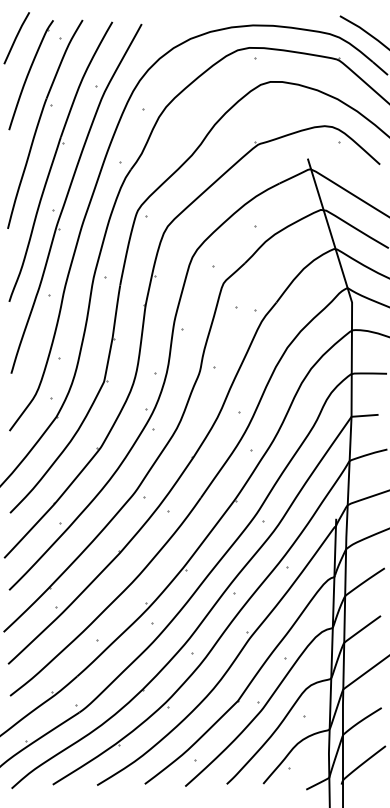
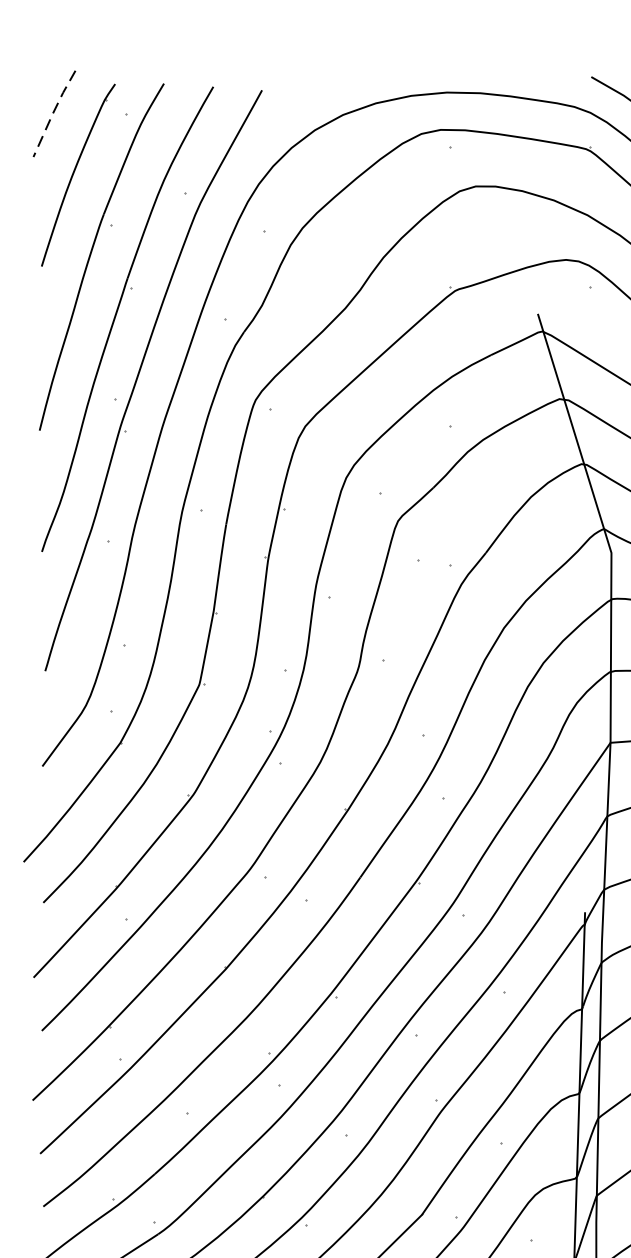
line: (15, 37) -> (52, 112), solid -> dashed

